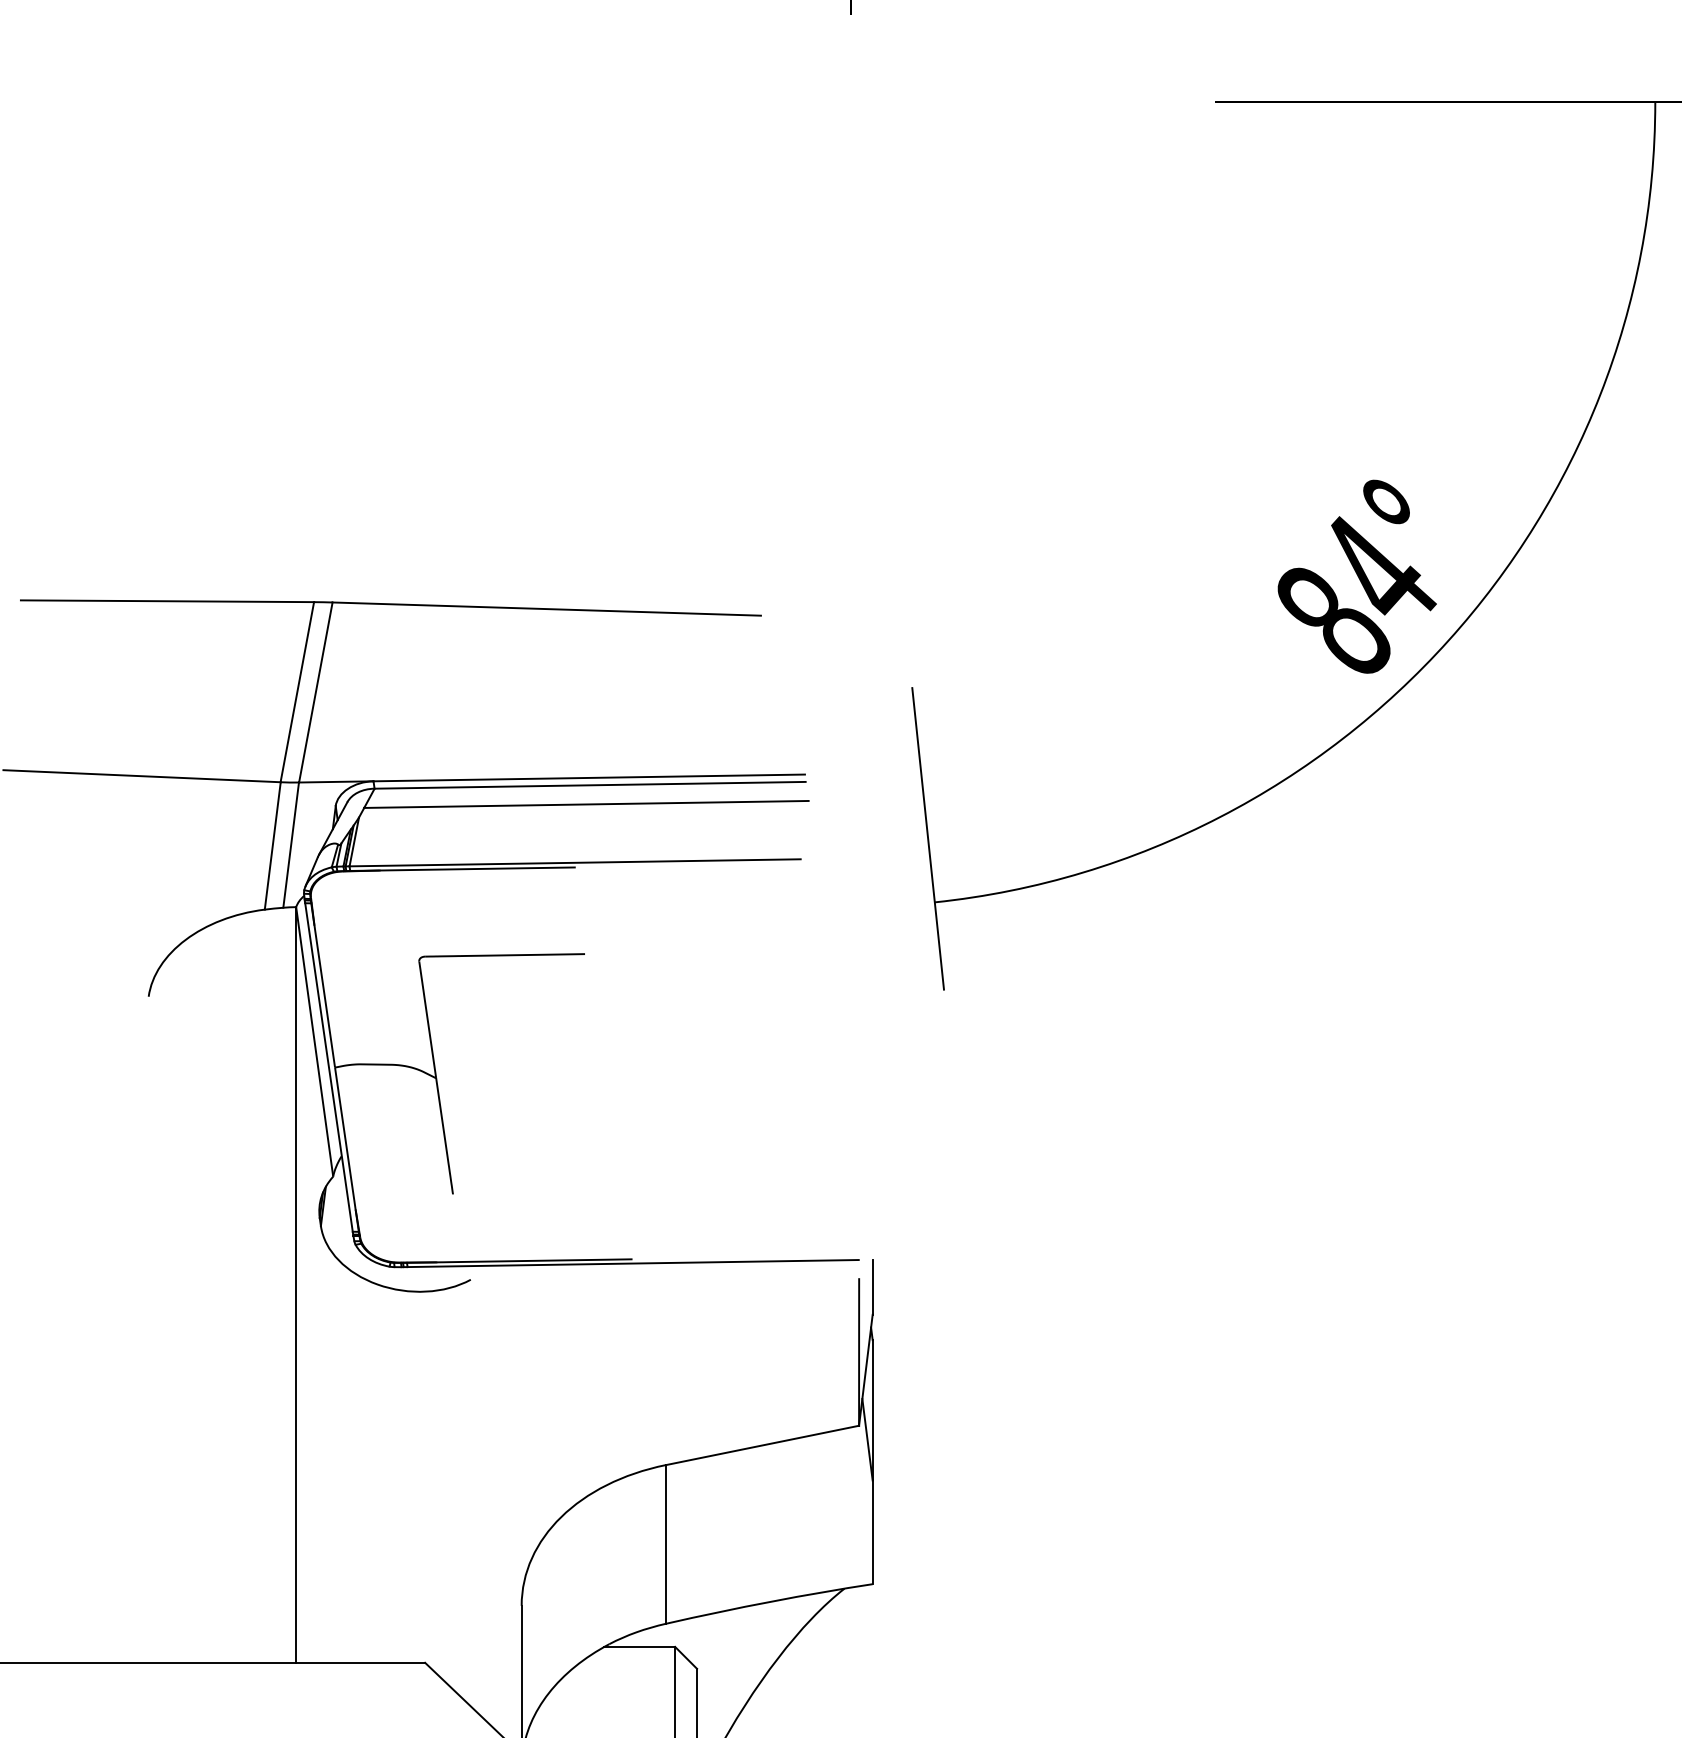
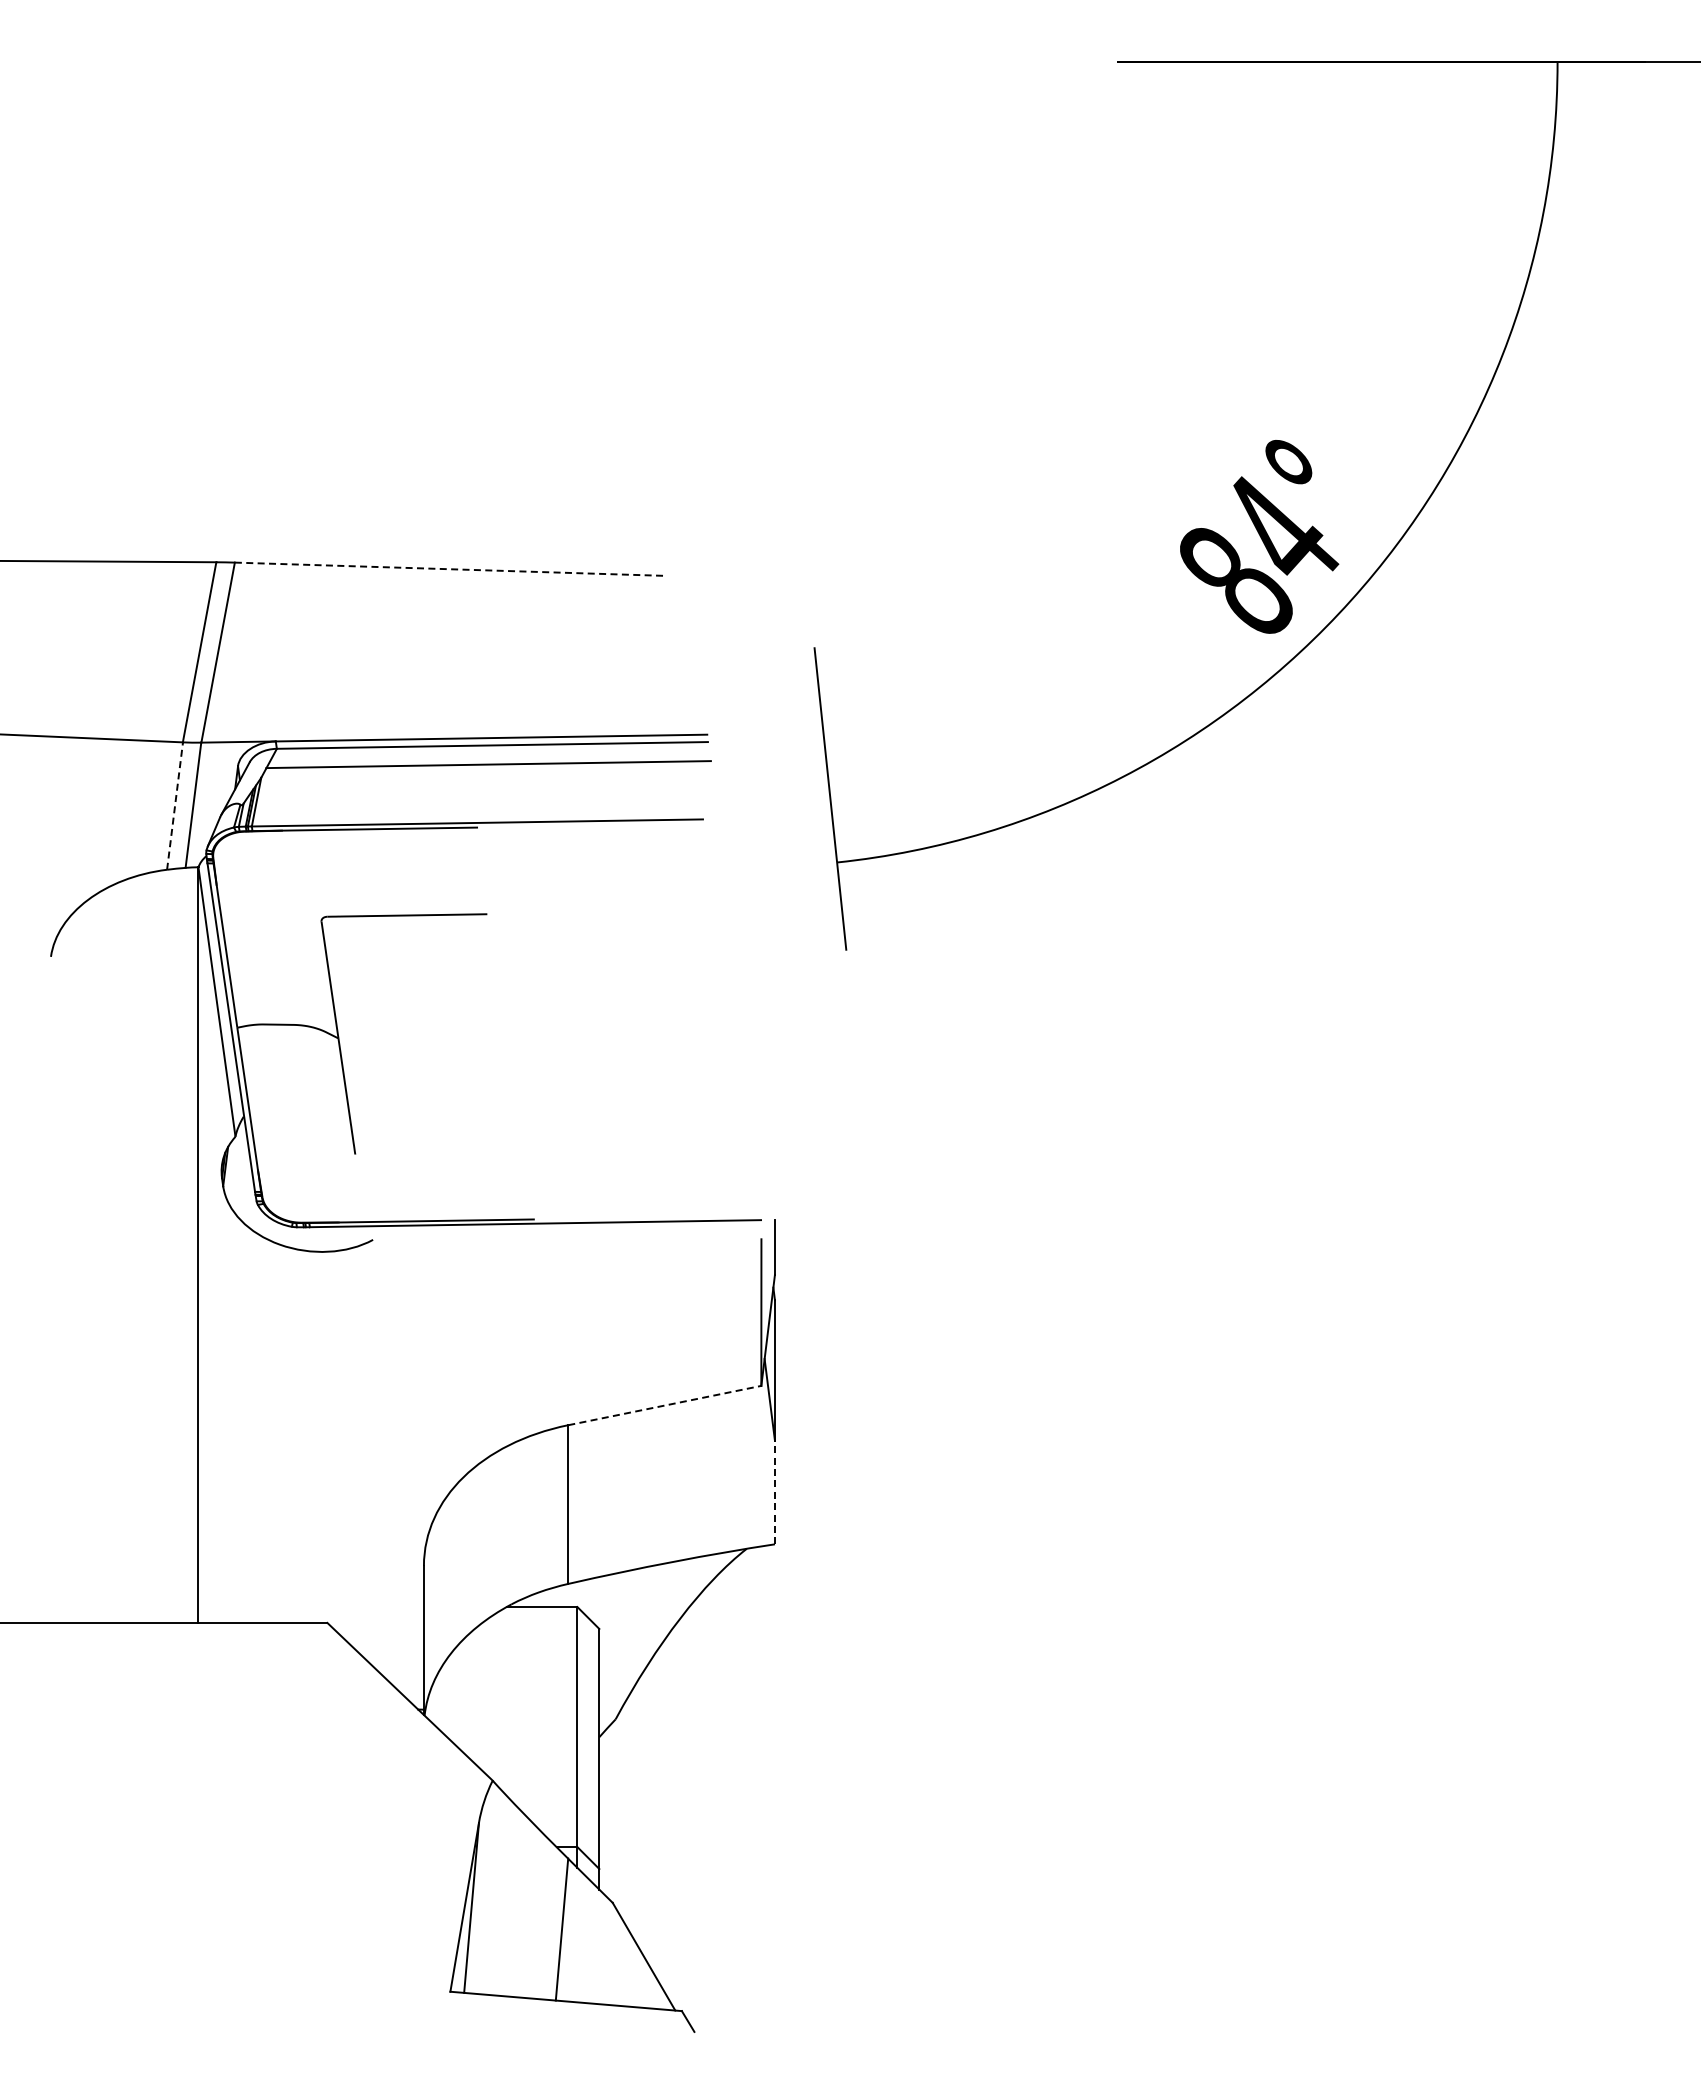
line: (547, 609) -> (449, 569), solid -> dashed
line: (273, 845) -> (175, 805), solid -> dashed
line: (762, 1445) -> (664, 1405), solid -> dashed
line: (872, 1532) -> (774, 1492), solid -> dashed

